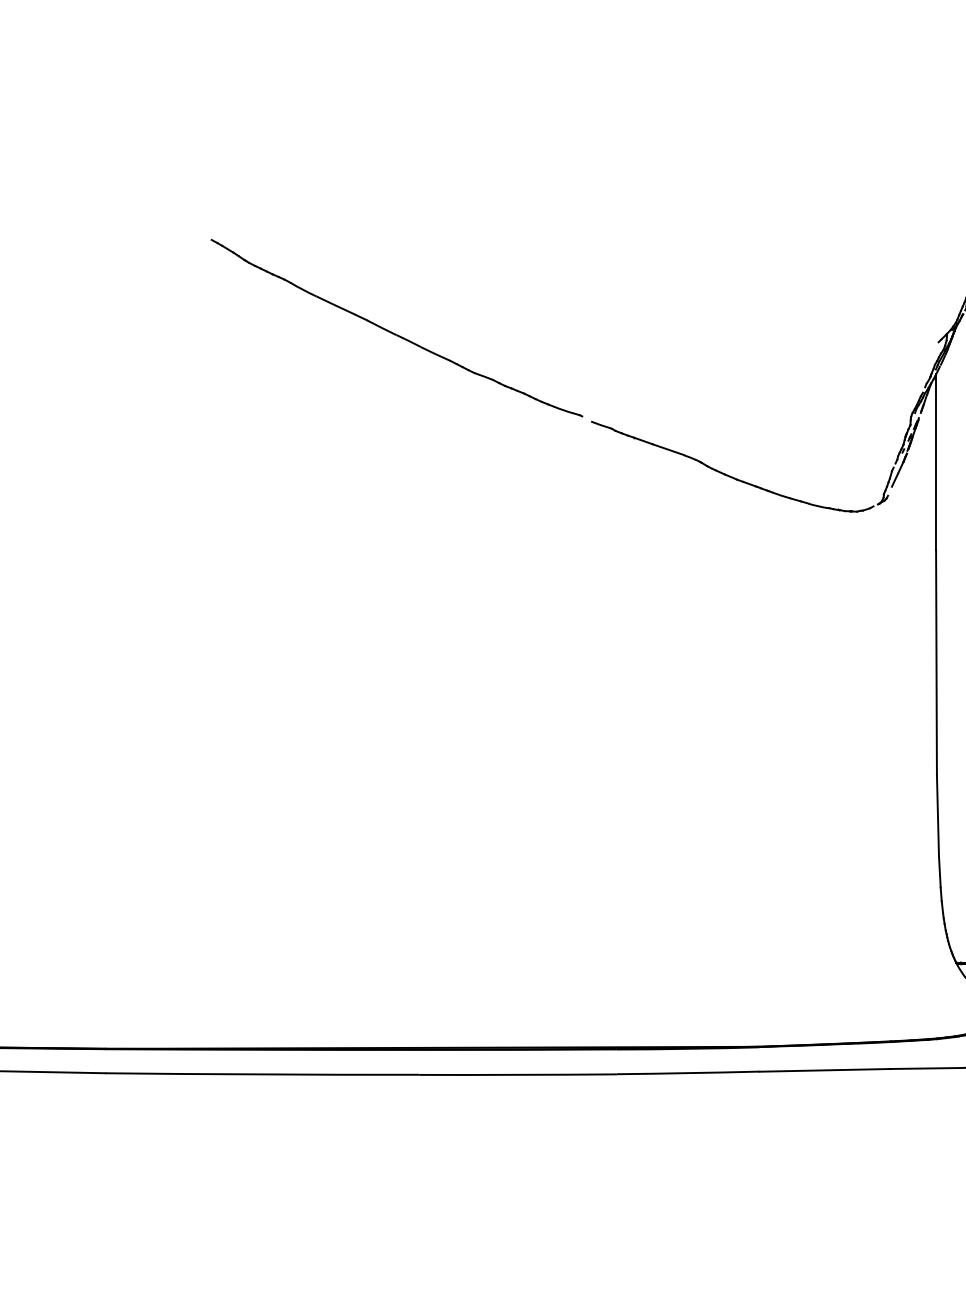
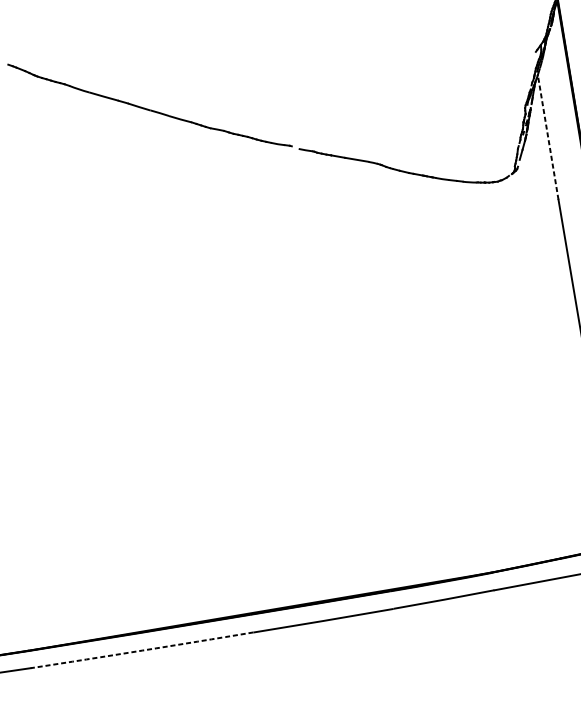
line: (936, 462) -> (548, 137), solid -> dashed
arc: (262, 1074) -> (142, 650), solid -> dashed

